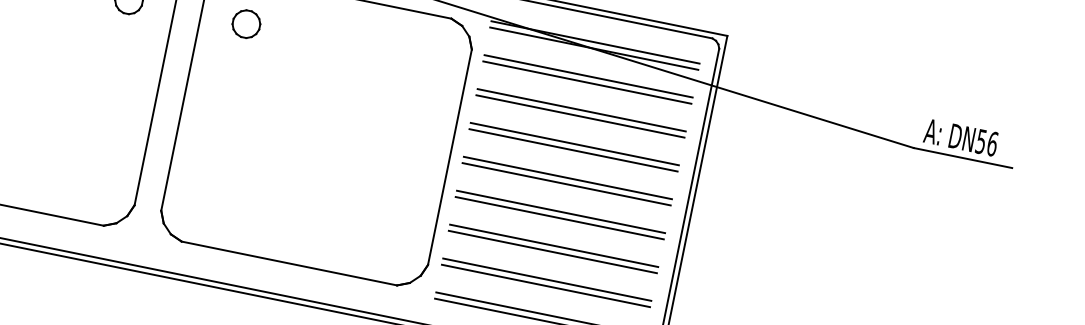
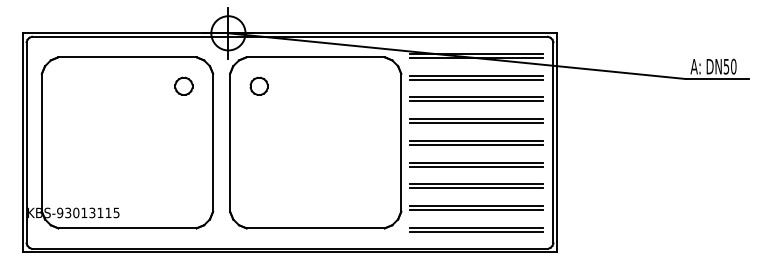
text: (992, 143) -> (733, 66), DN56 -> DN50

